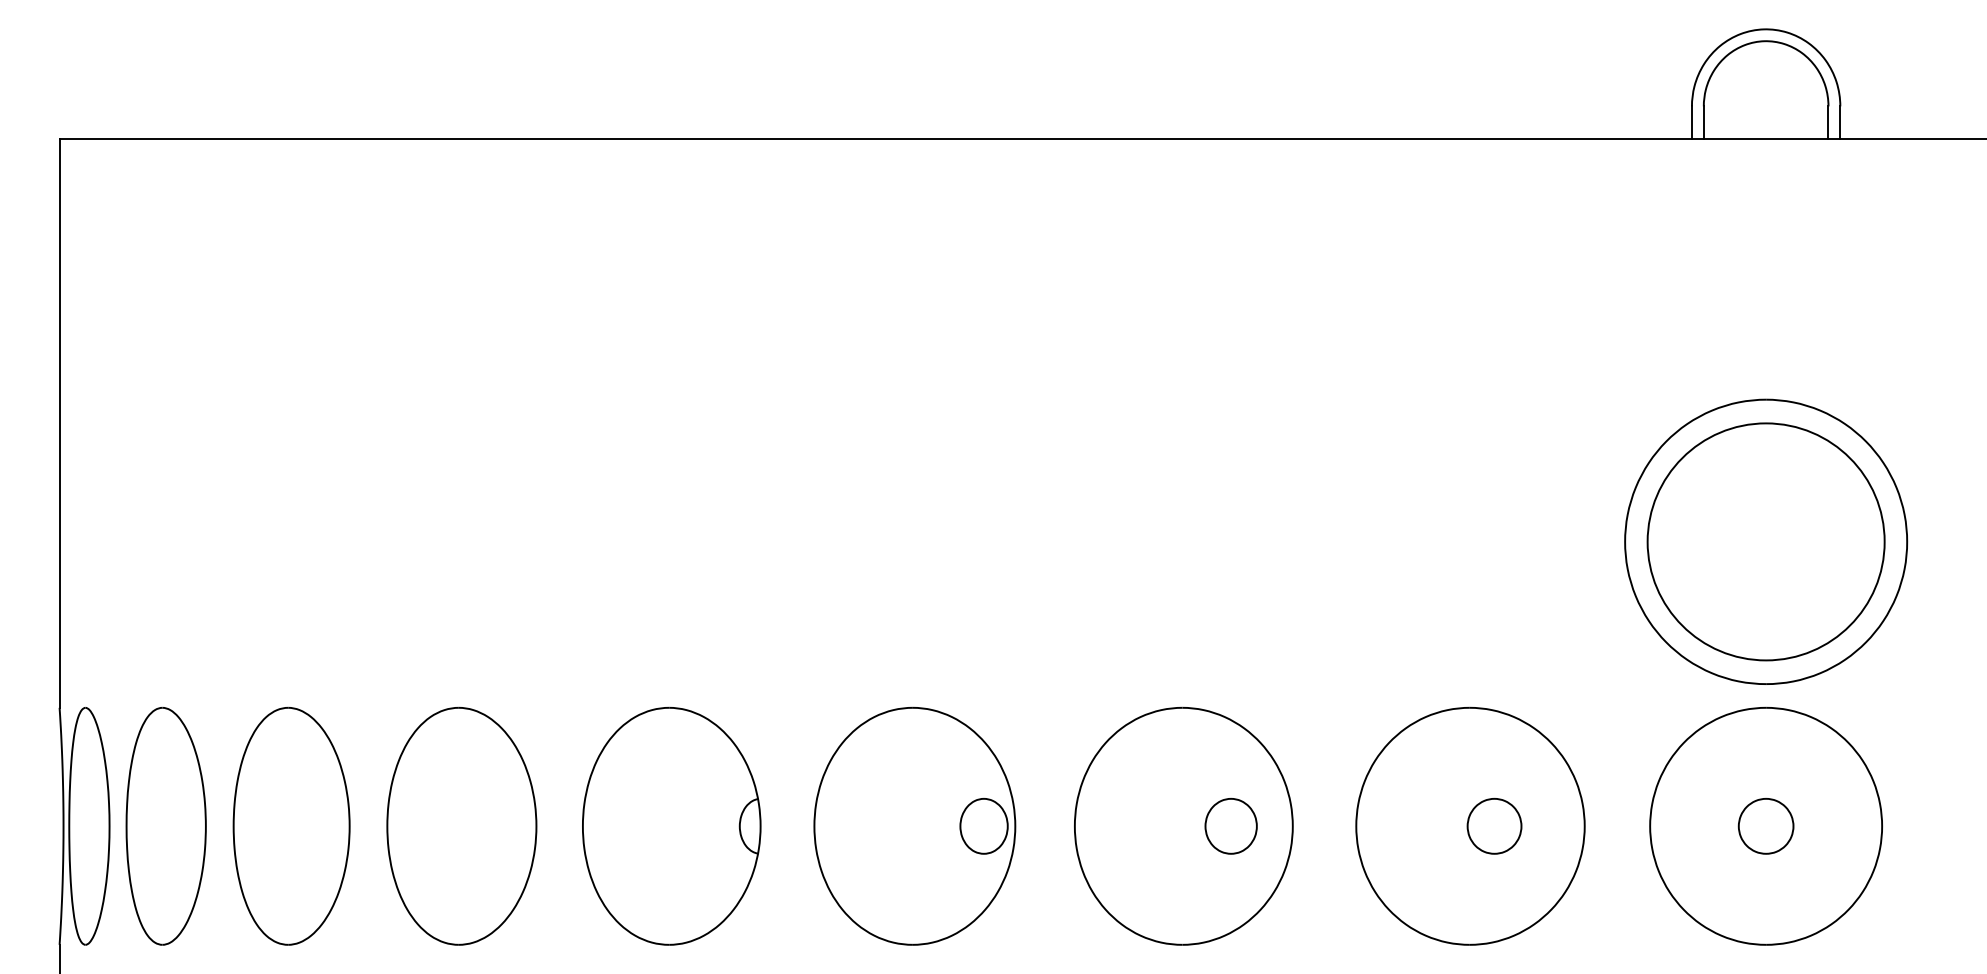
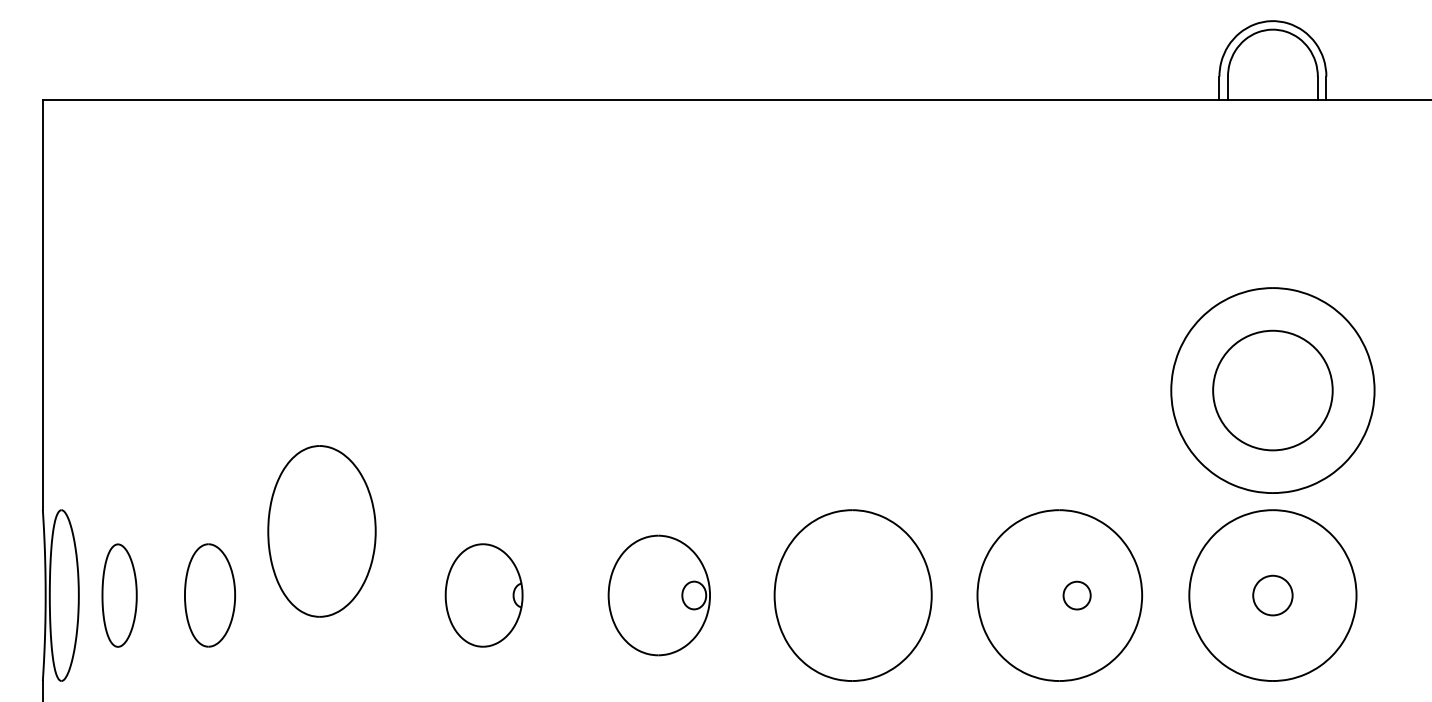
circle: (1765, 541) -> (1272, 390), size x0.7
part: (291, 825) -> (209, 594), size x0.6
part: (461, 825) -> (321, 530), moved
part: (671, 825) -> (483, 594), size x0.6
part: (914, 825) -> (659, 594), size x0.7
part: (165, 826) -> (119, 595), size x0.6
part: (1230, 826) -> (886, 595), removed
part: (1494, 826) -> (1077, 595), size x0.7

